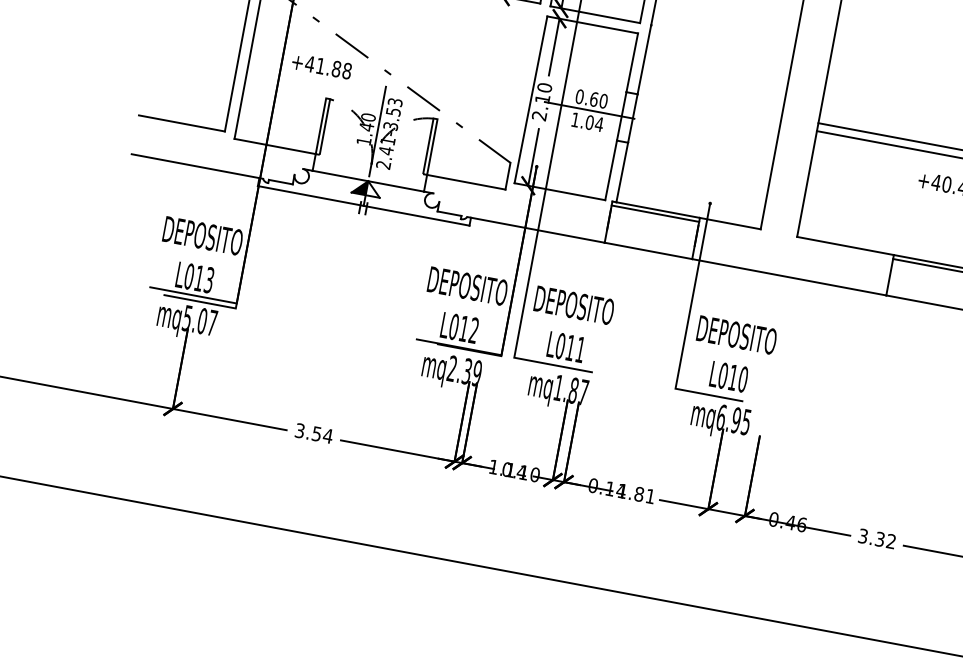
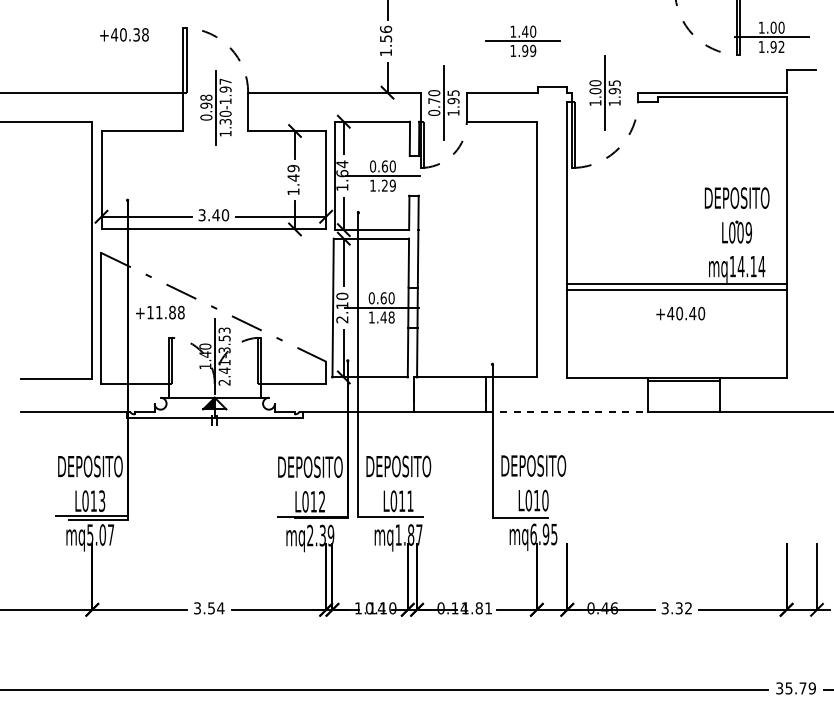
text: (310, 64) -> (150, 312), +41.88 -> +11.88
text: (594, 123) -> (387, 317), 1.04 -> 1.48
line: (654, 213) -> (449, 380), removed
line: (789, 277) -> (567, 411), solid -> dashed

